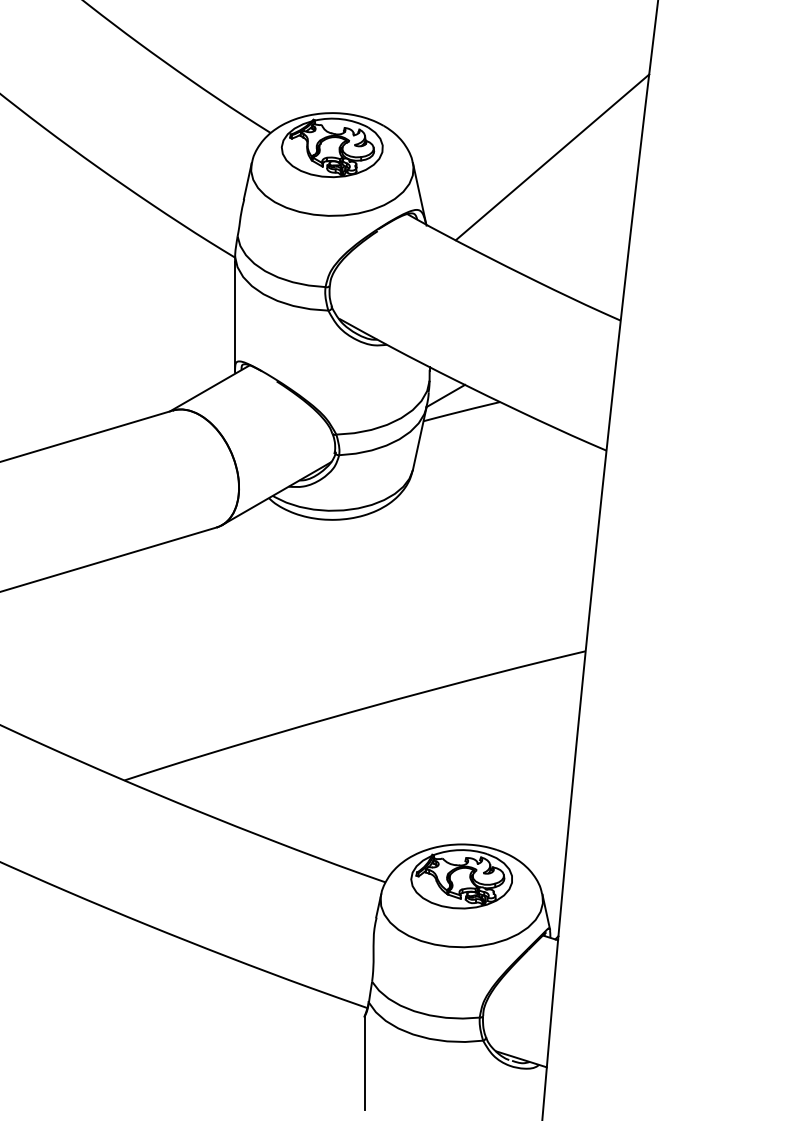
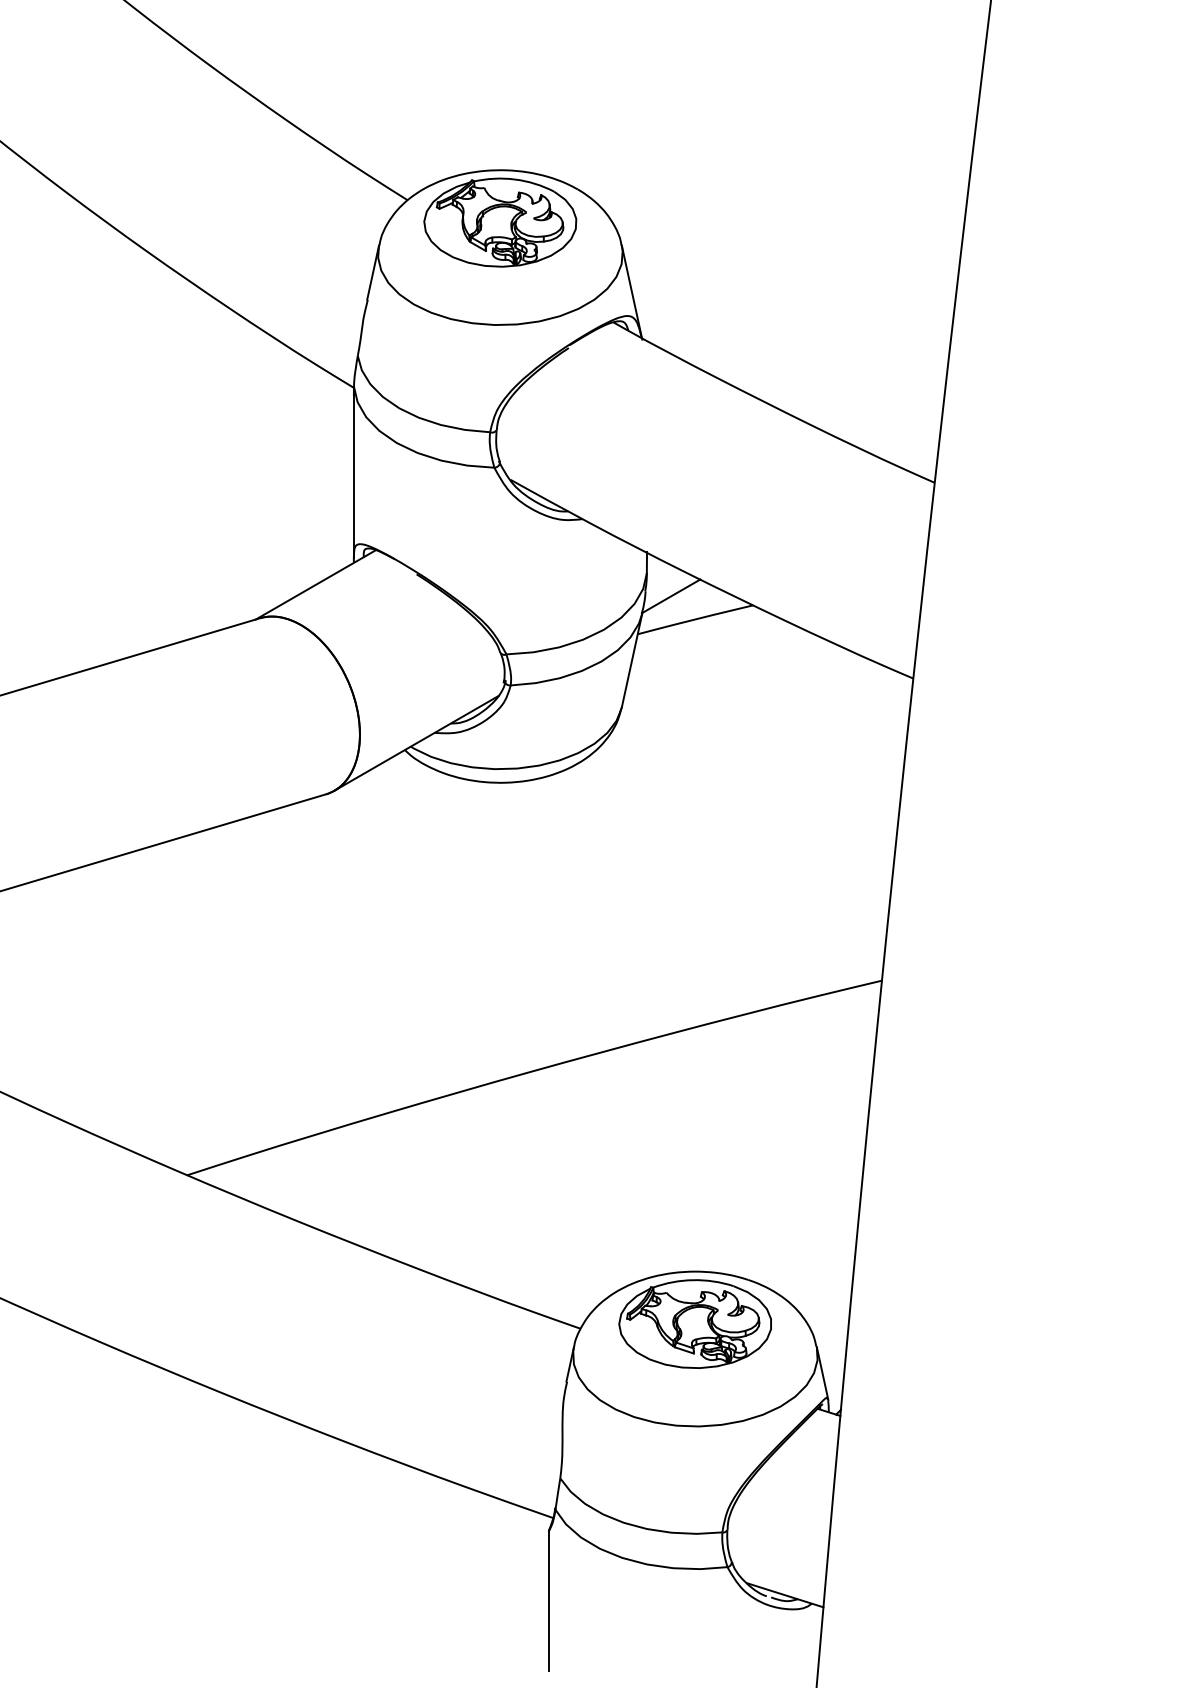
line: (552, 157) -> (831, 237), removed

